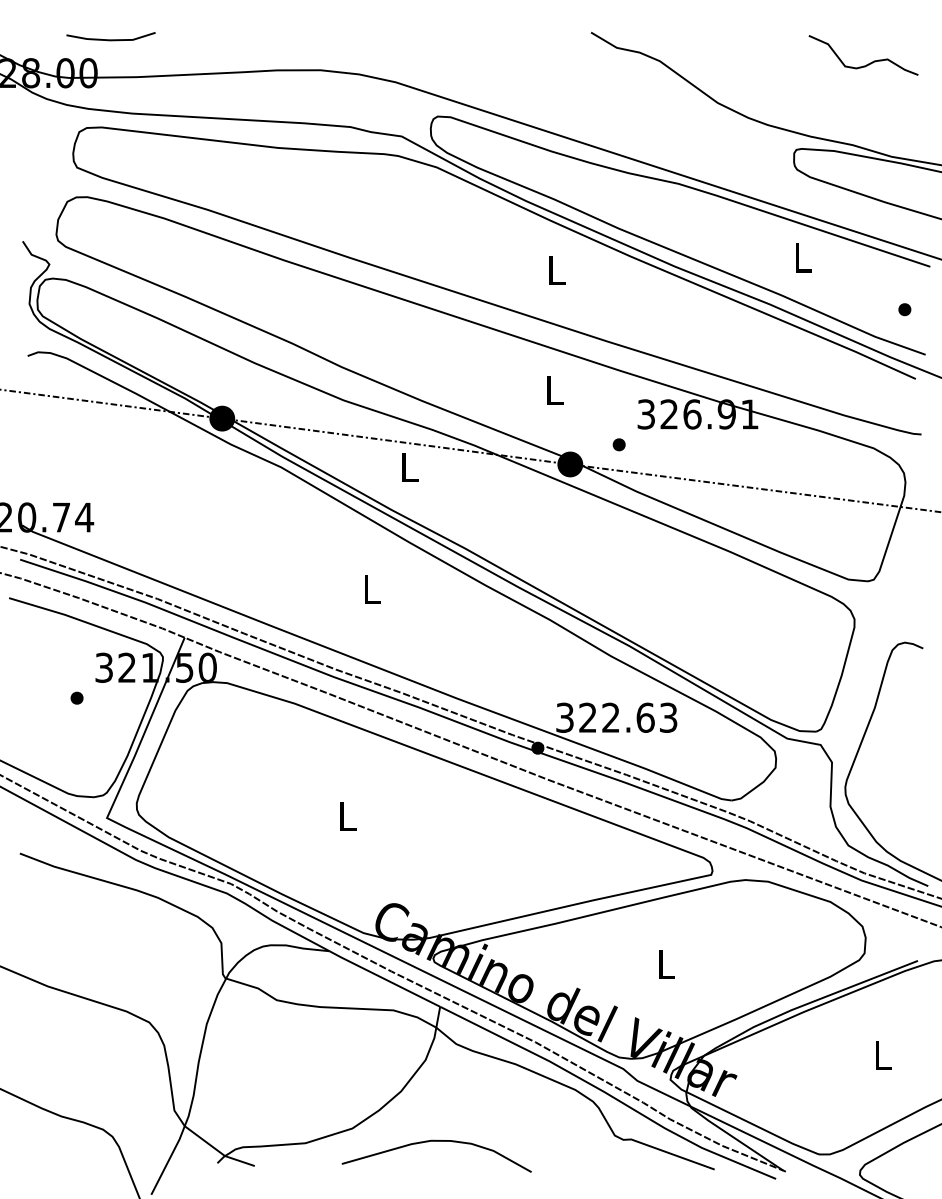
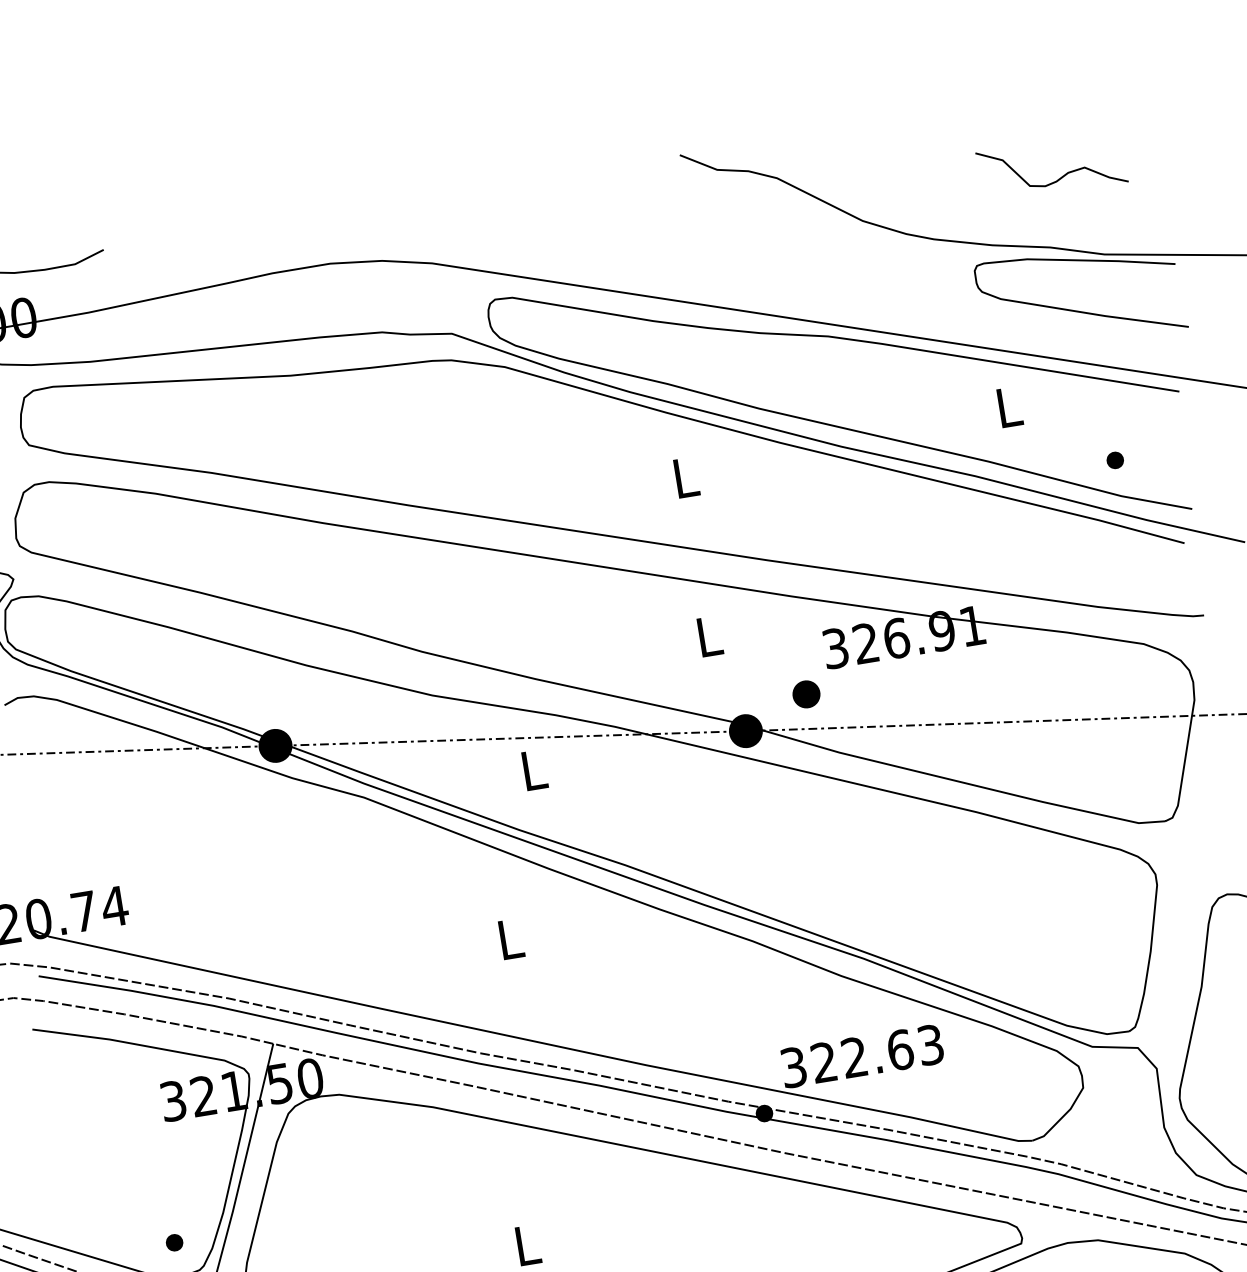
curve: (868, 63) -> (1060, 177), moved
part: (904, 309) -> (1114, 460), moved
part: (618, 444) -> (805, 694), size x1.6
part: (76, 697) -> (173, 1241), moved

